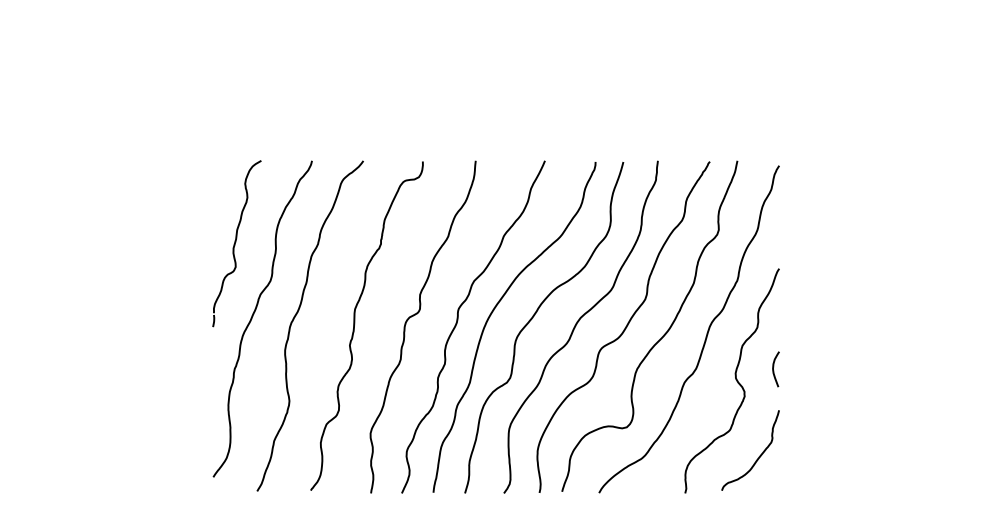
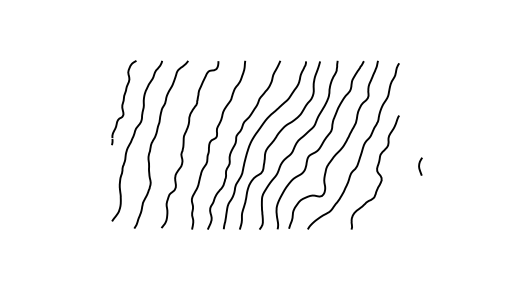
curve: (773, 369) -> (419, 166), moved
curve: (758, 455) -> (388, 210), removed

